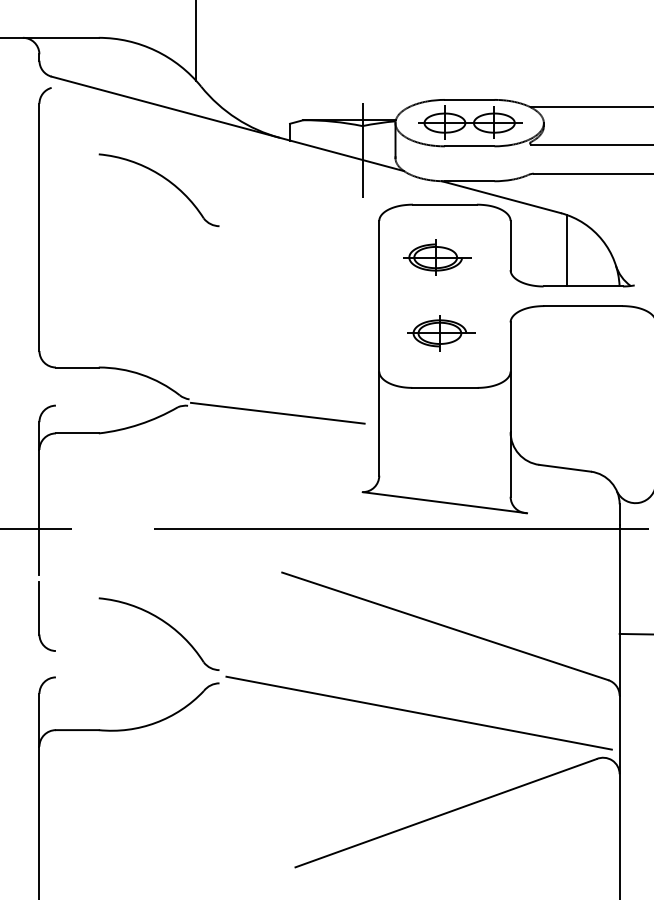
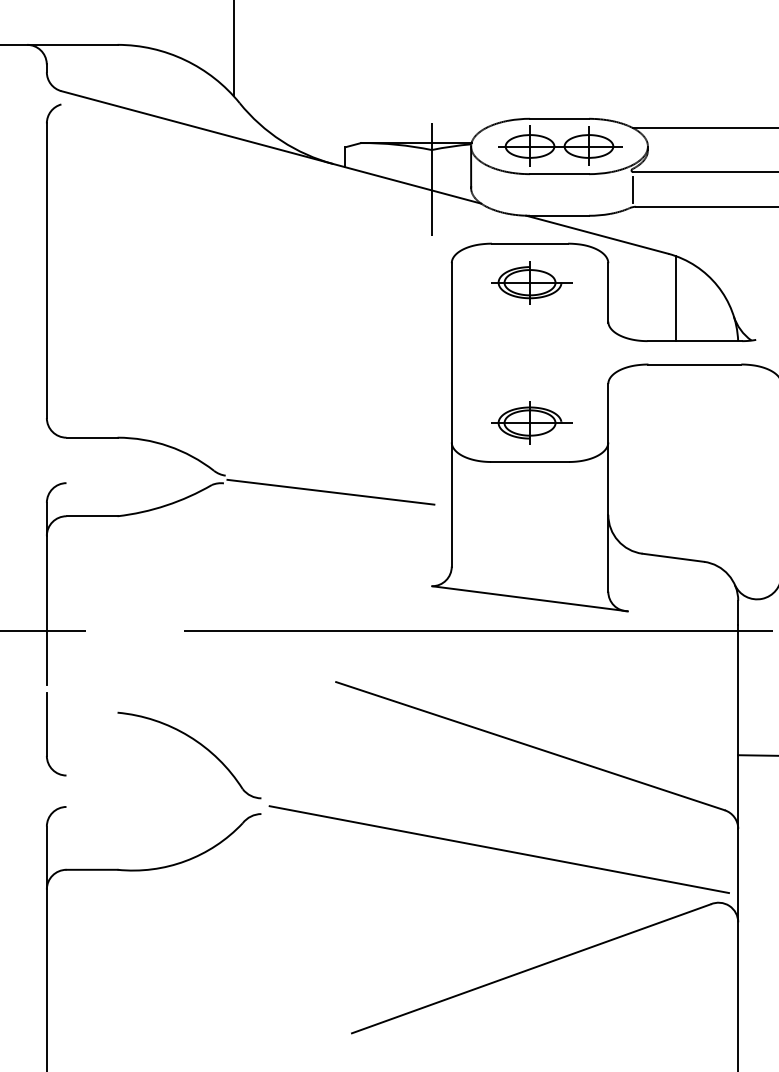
line: (531, 159) -> (633, 189), added
part: (165, 179) -> (196, 213), removed
part: (436, 257) -> (531, 282), moved
part: (441, 332) -> (531, 422), moved

